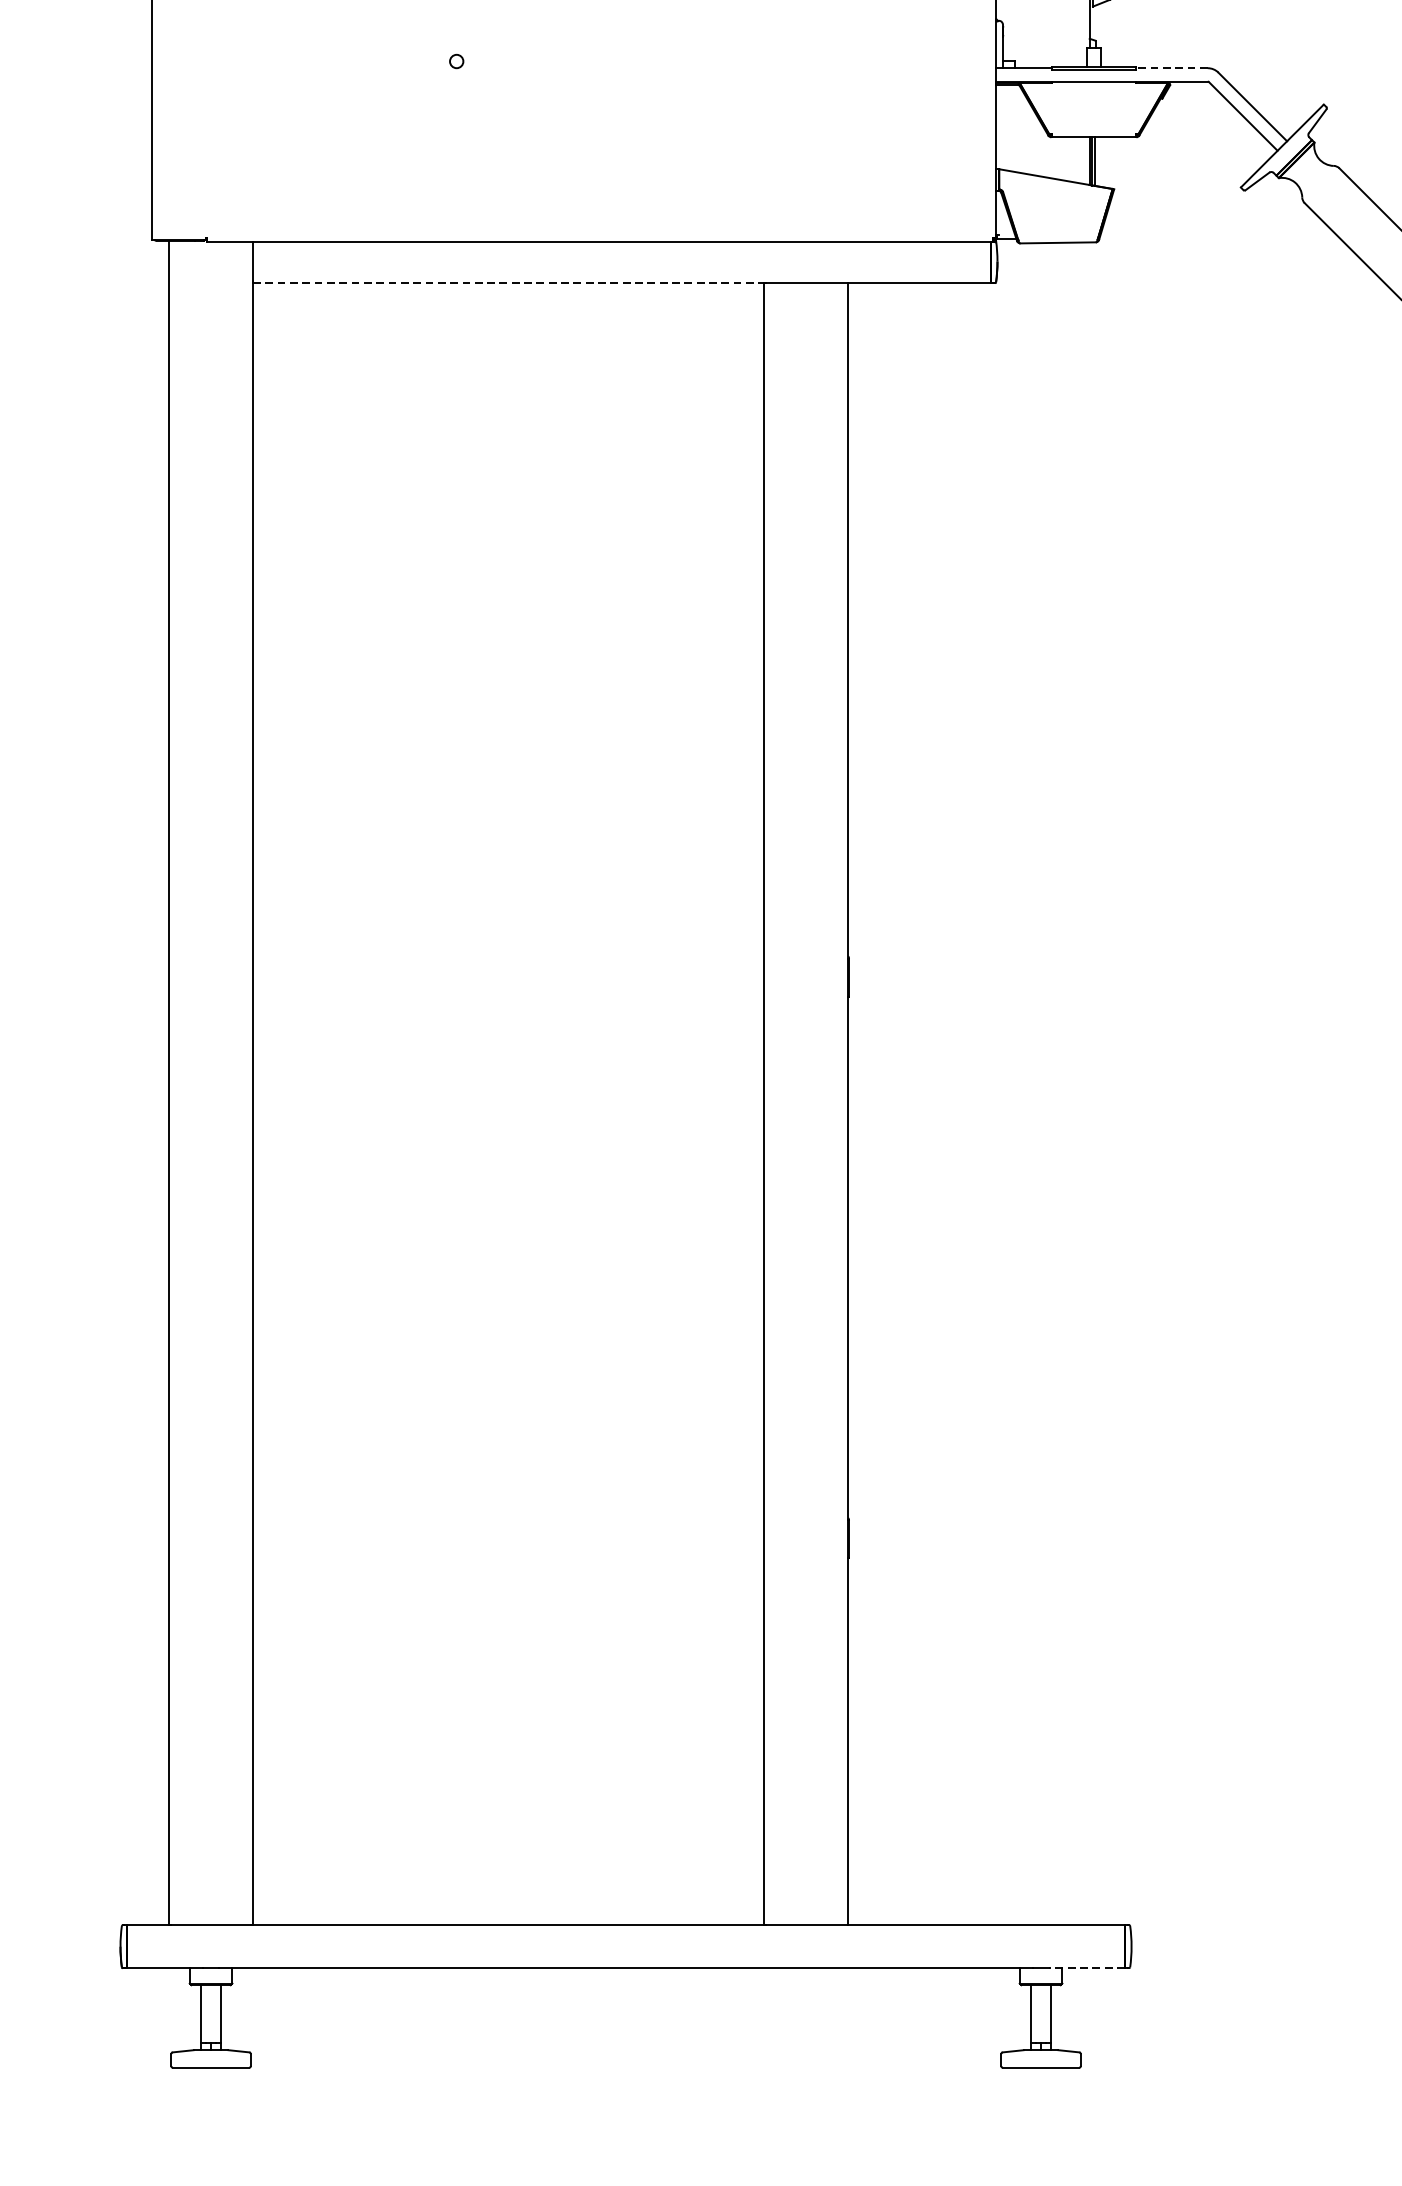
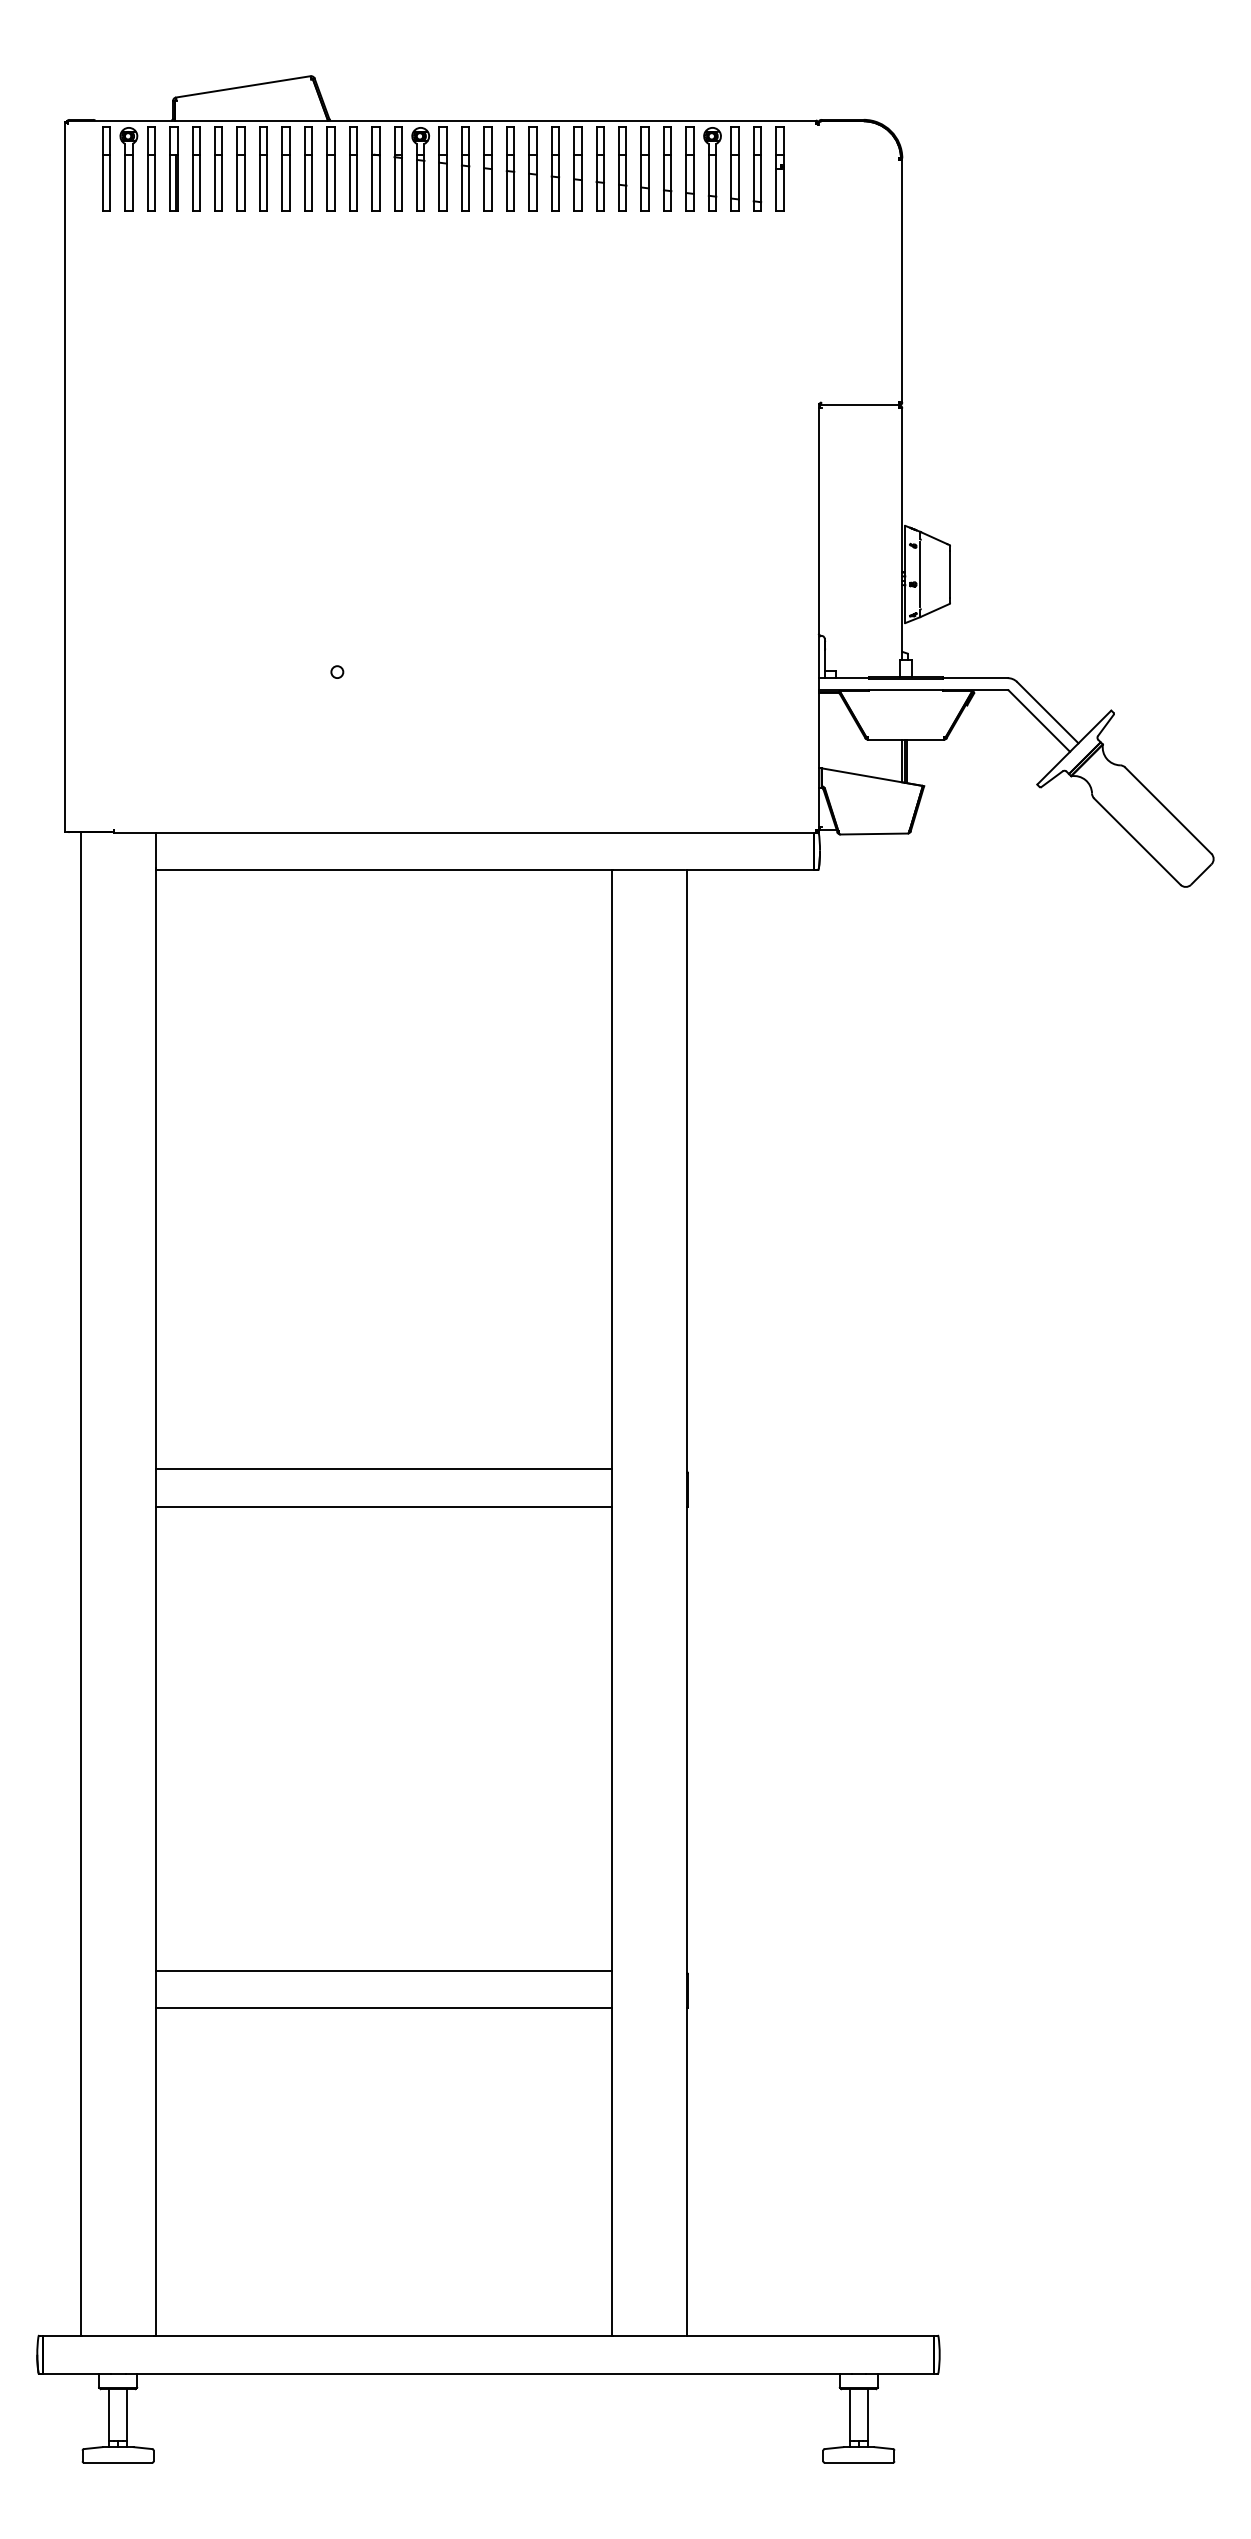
line: (1171, 68) -> (975, 678), dashed -> solid
line: (509, 282) -> (384, 869), dashed -> solid
line: (508, 954) -> (383, 1469), added
line: (508, 996) -> (383, 1506), added
line: (508, 1516) -> (383, 1970), added
line: (508, 1558) -> (383, 2008), added
line: (1087, 1967) -> (900, 2373), dashed -> solid

